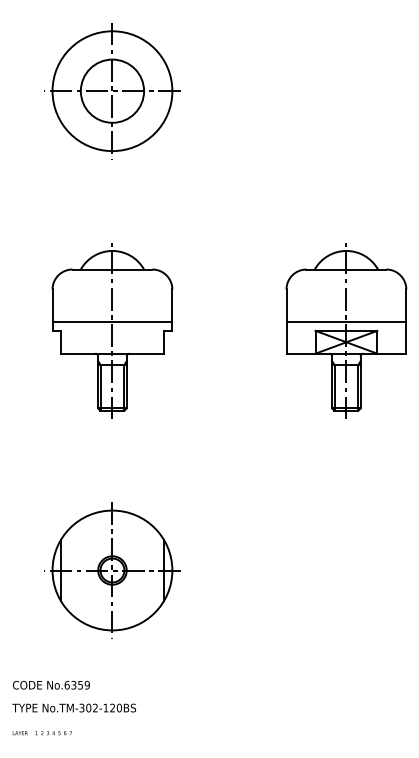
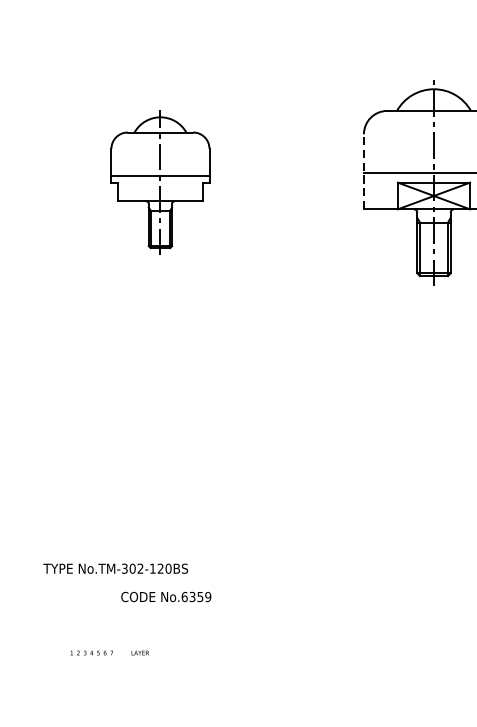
line: (286, 321) -> (363, 171), solid -> dashed
part: (112, 330) -> (160, 182), size x0.7
part: (112, 570) -> (160, 462), removed
text: (51, 684) -> (166, 596), moved
text: (73, 707) -> (114, 568), moved
text: (19, 733) -> (139, 653), moved

